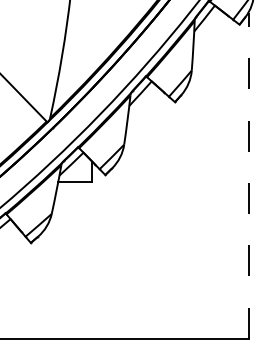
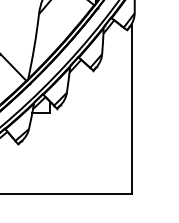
line: (247, 174) -> (131, 108), dashed -> solid

